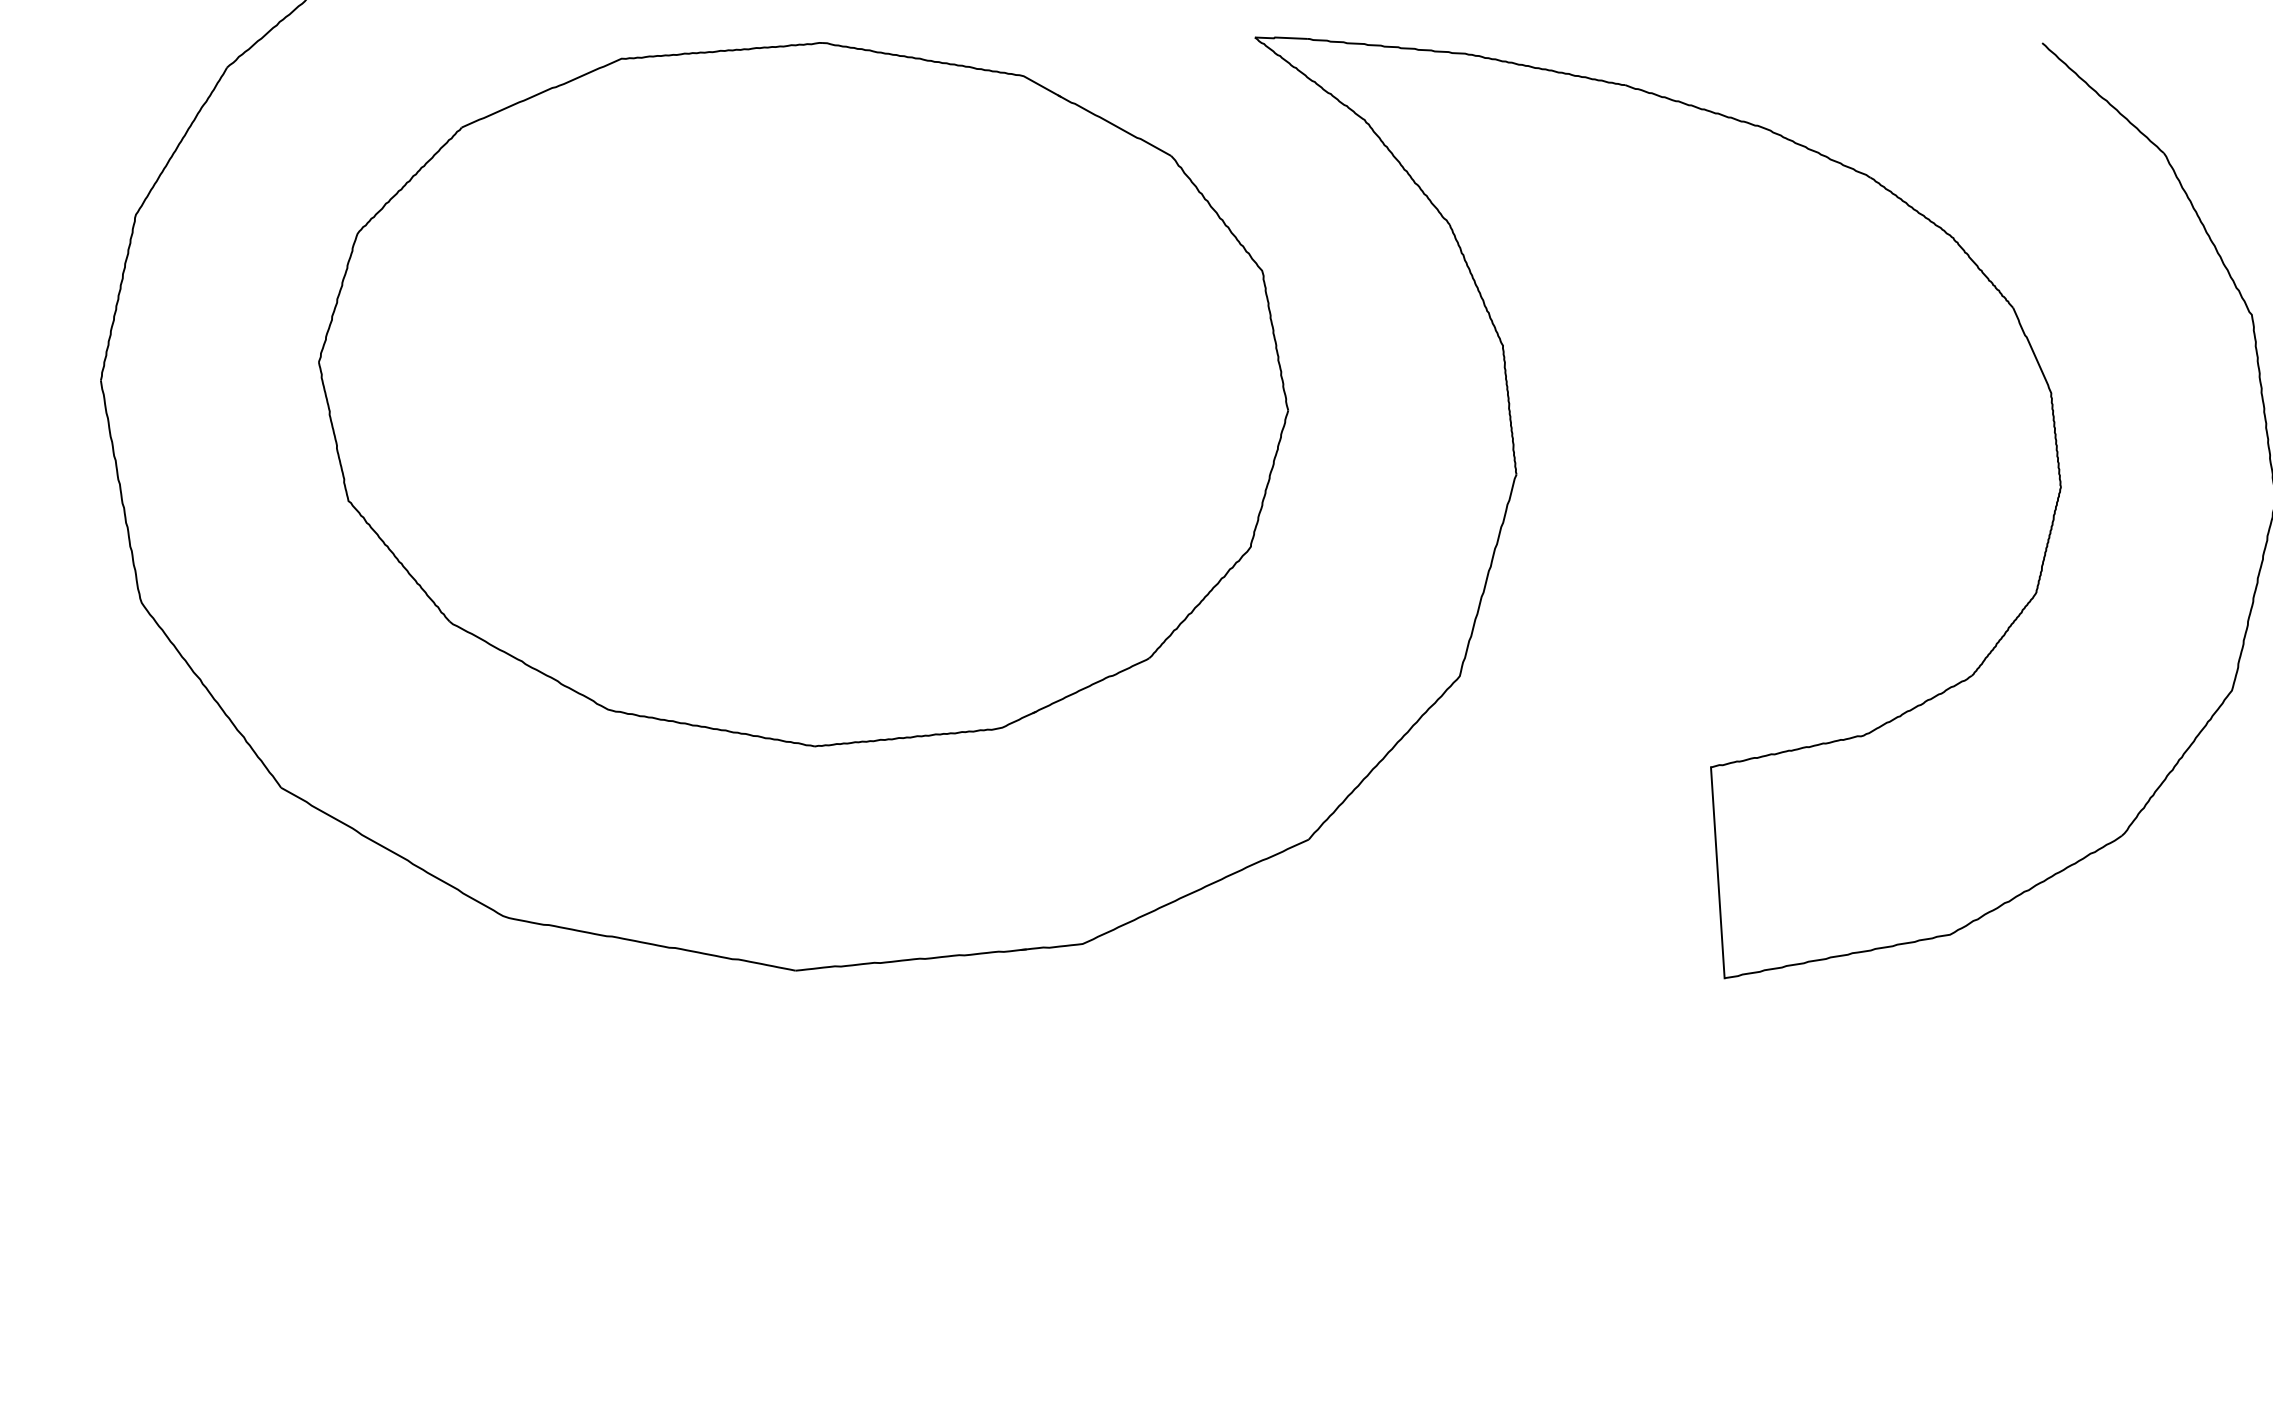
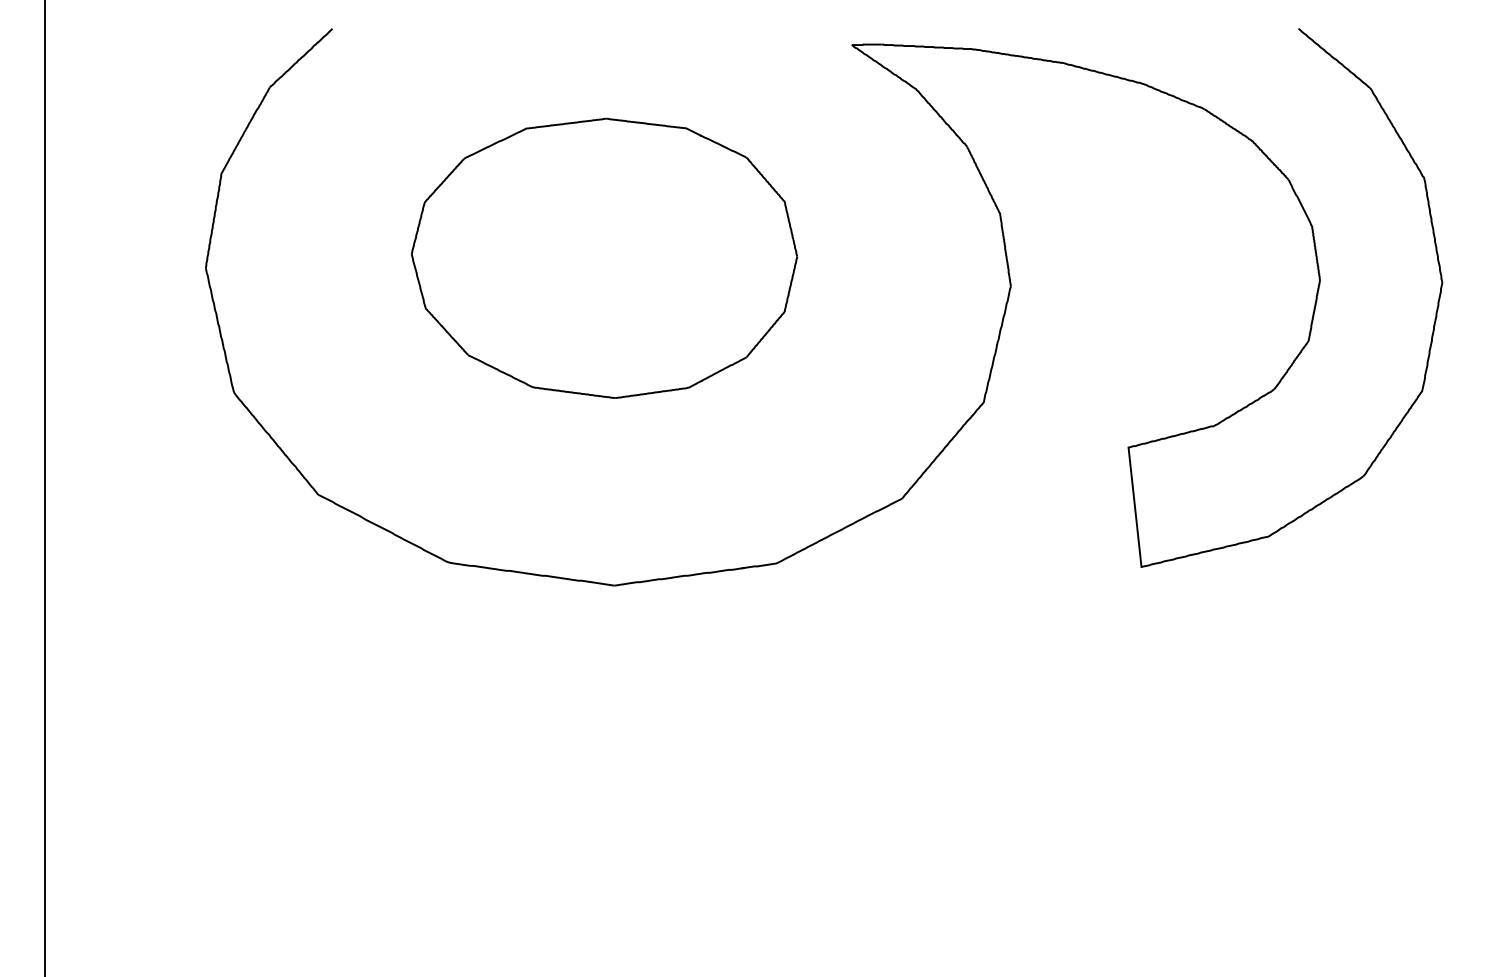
part: (803, 394) -> (604, 258), size x0.7

